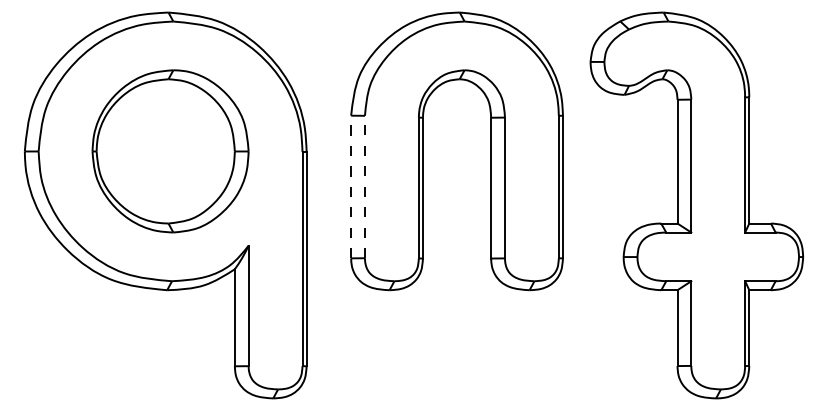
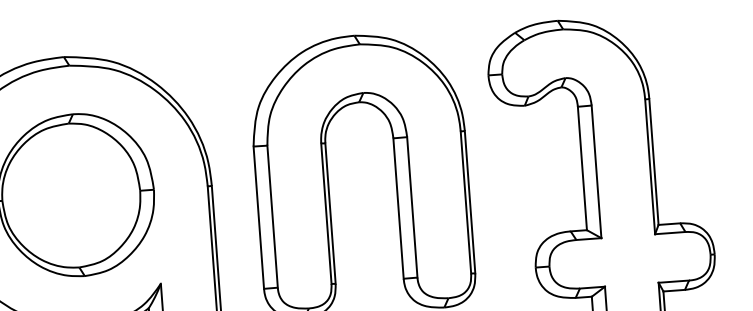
line: (351, 186) -> (259, 217), dashed -> solid
line: (364, 186) -> (272, 216), dashed -> solid

